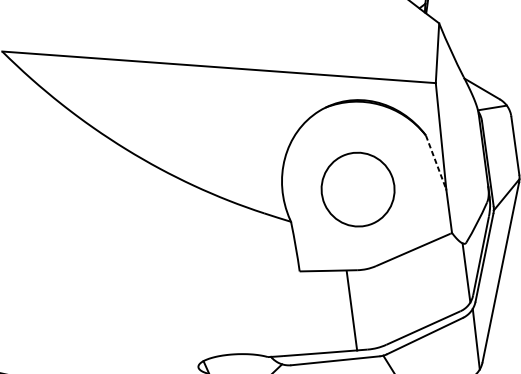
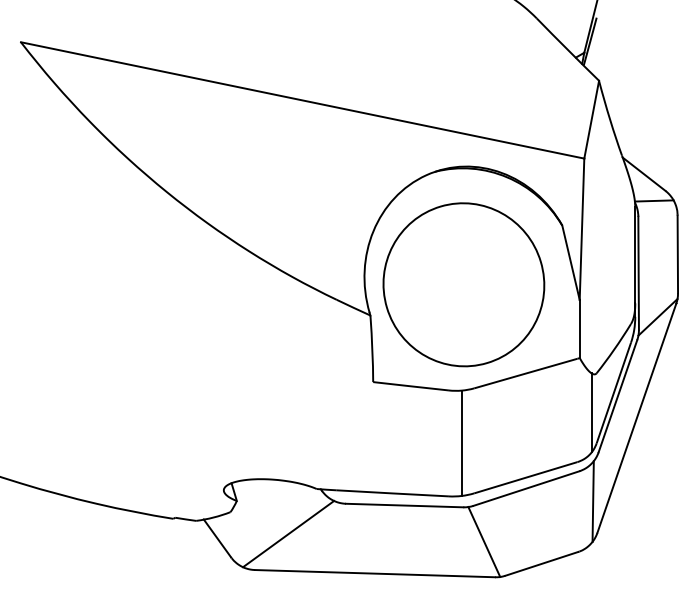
line: (436, 162) -> (571, 263), dashed -> solid
part: (357, 189) -> (463, 284), size x1.67
line: (351, 310) -> (461, 442), moved

